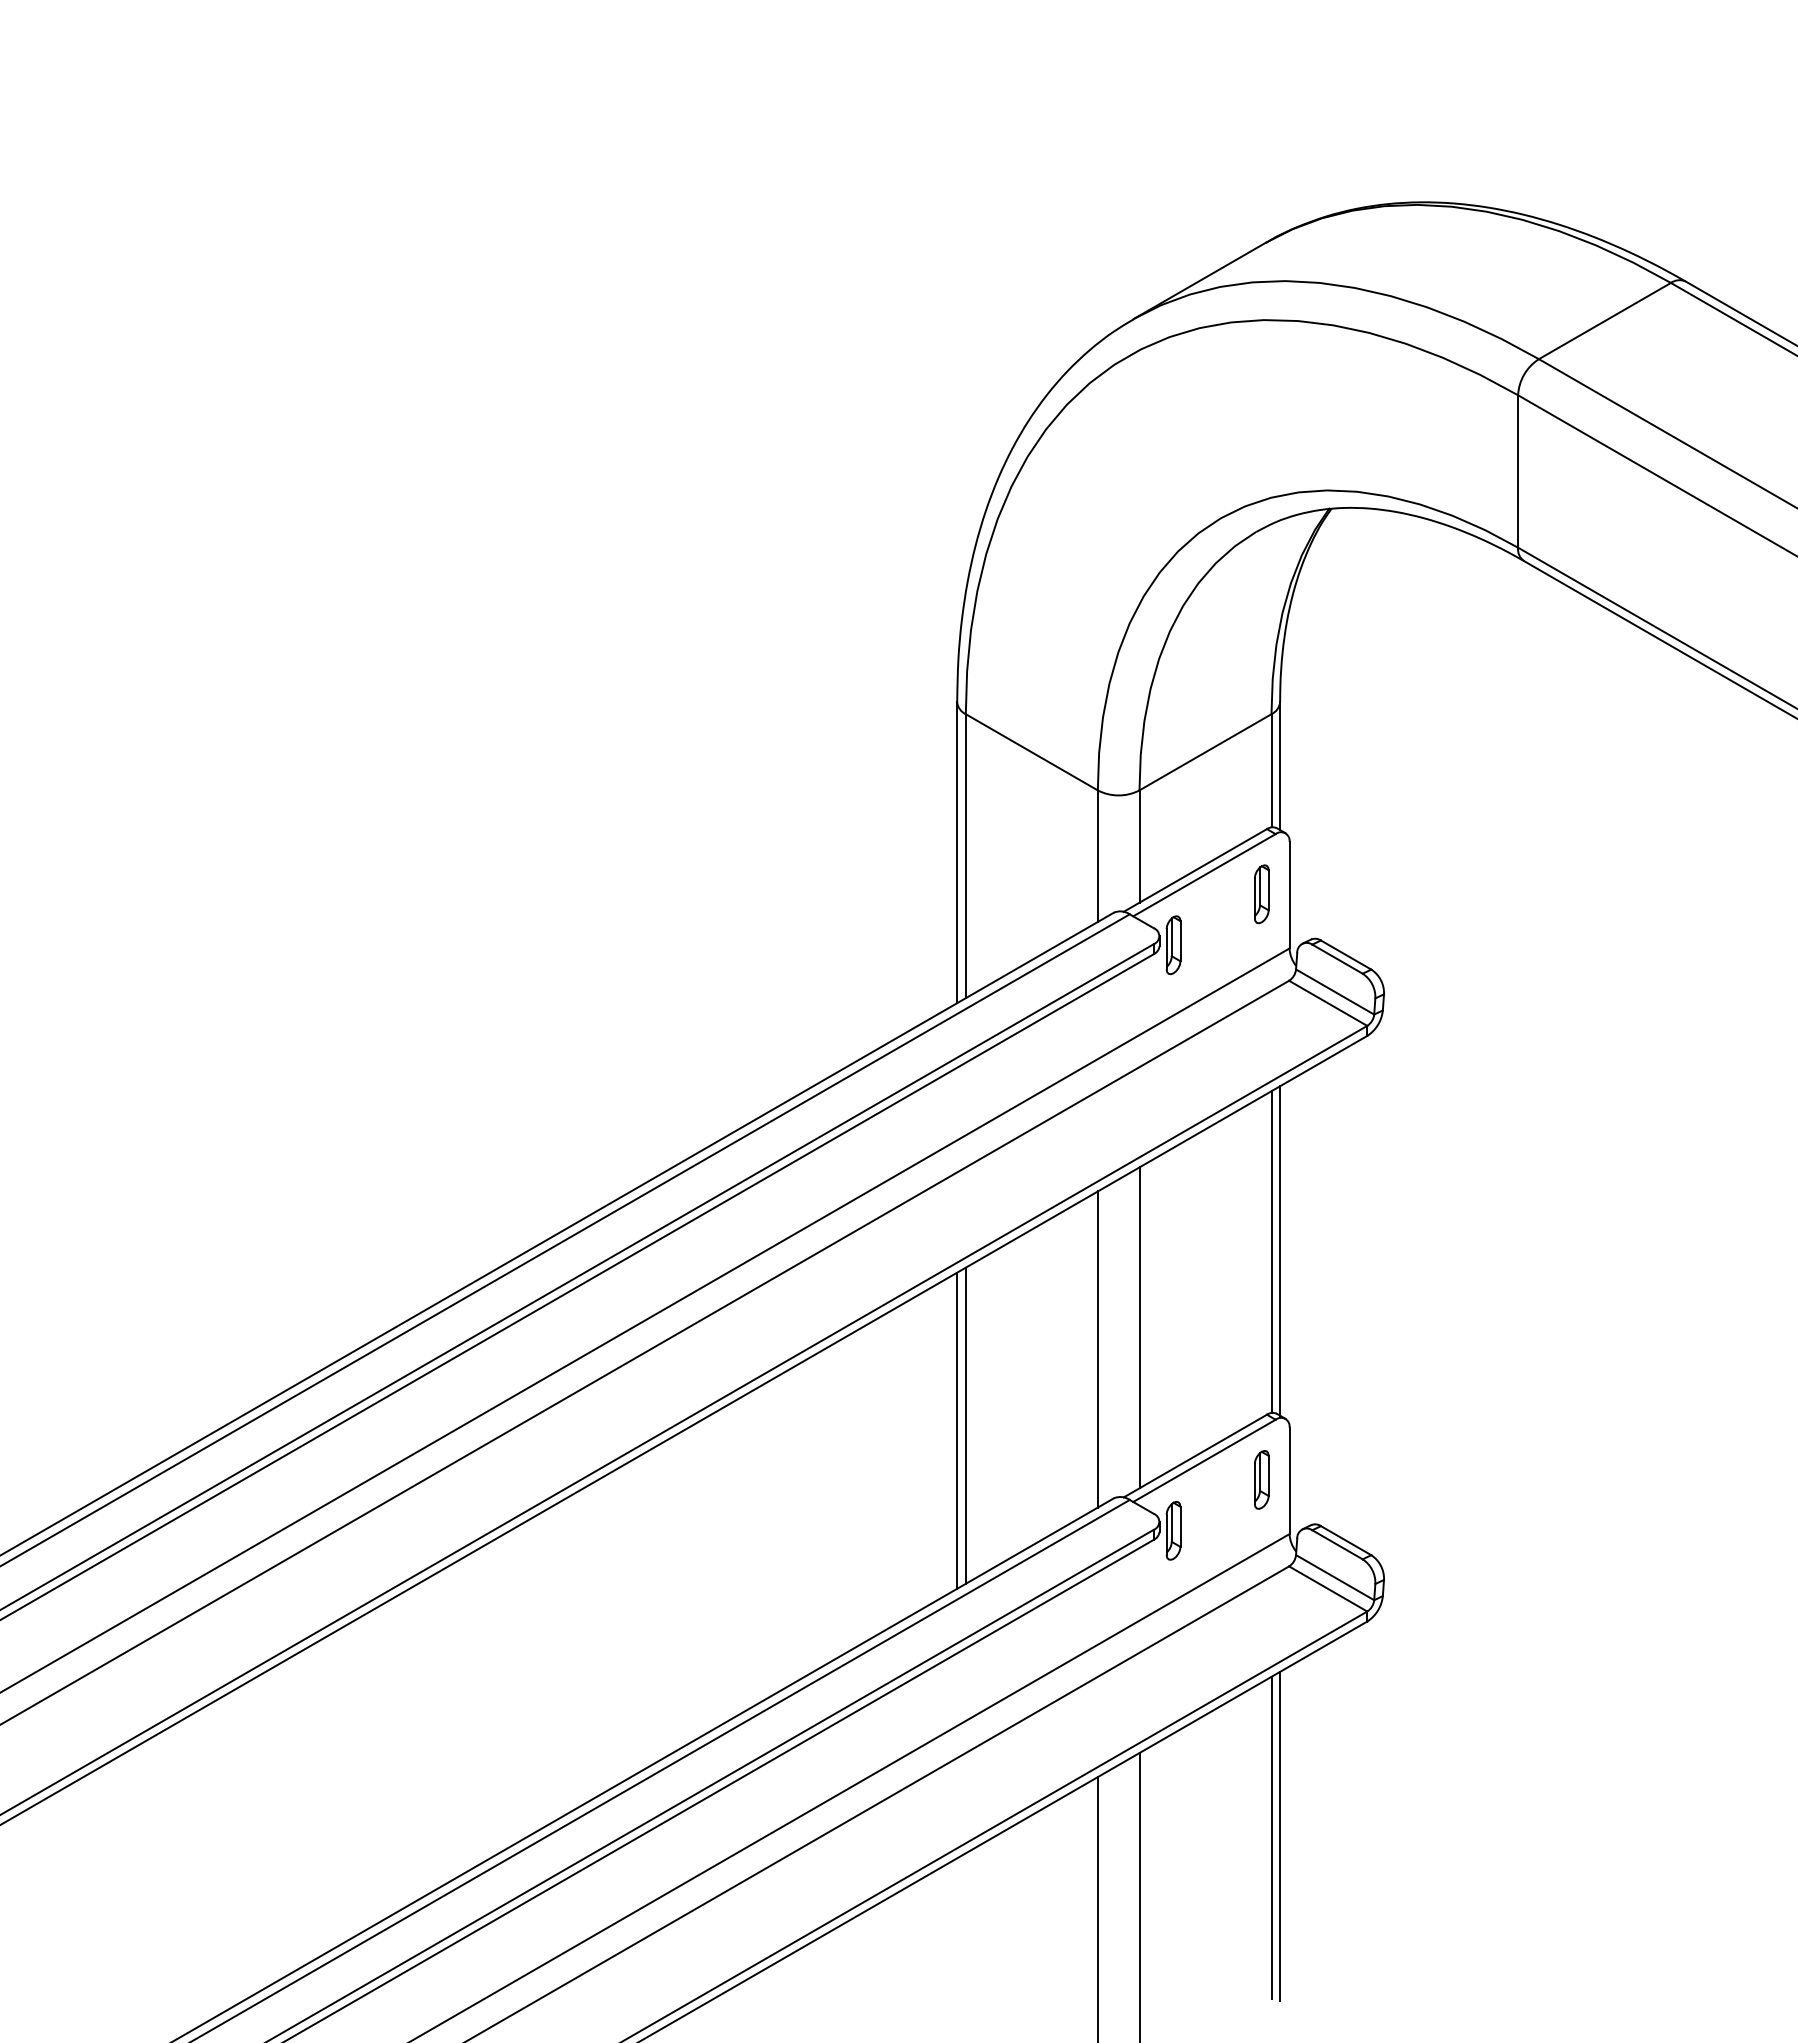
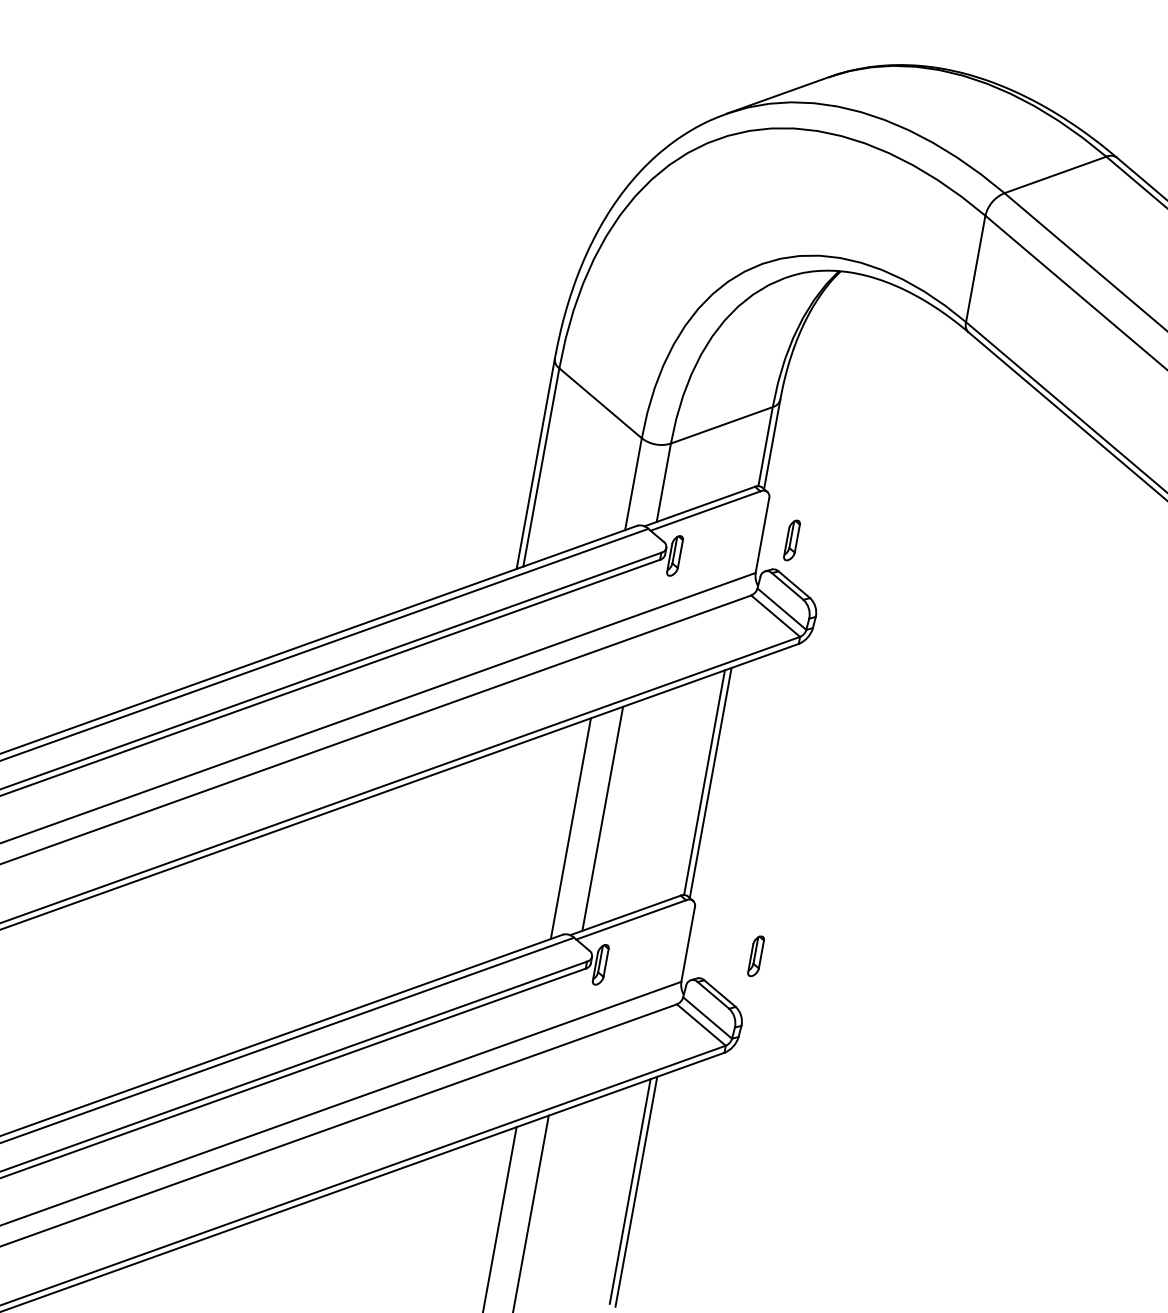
part: (1261, 894) -> (791, 540), moved
line: (965, 1425) -> (468, 864), removed
line: (957, 1430) -> (462, 867), removed
part: (1261, 1479) -> (755, 956), moved

